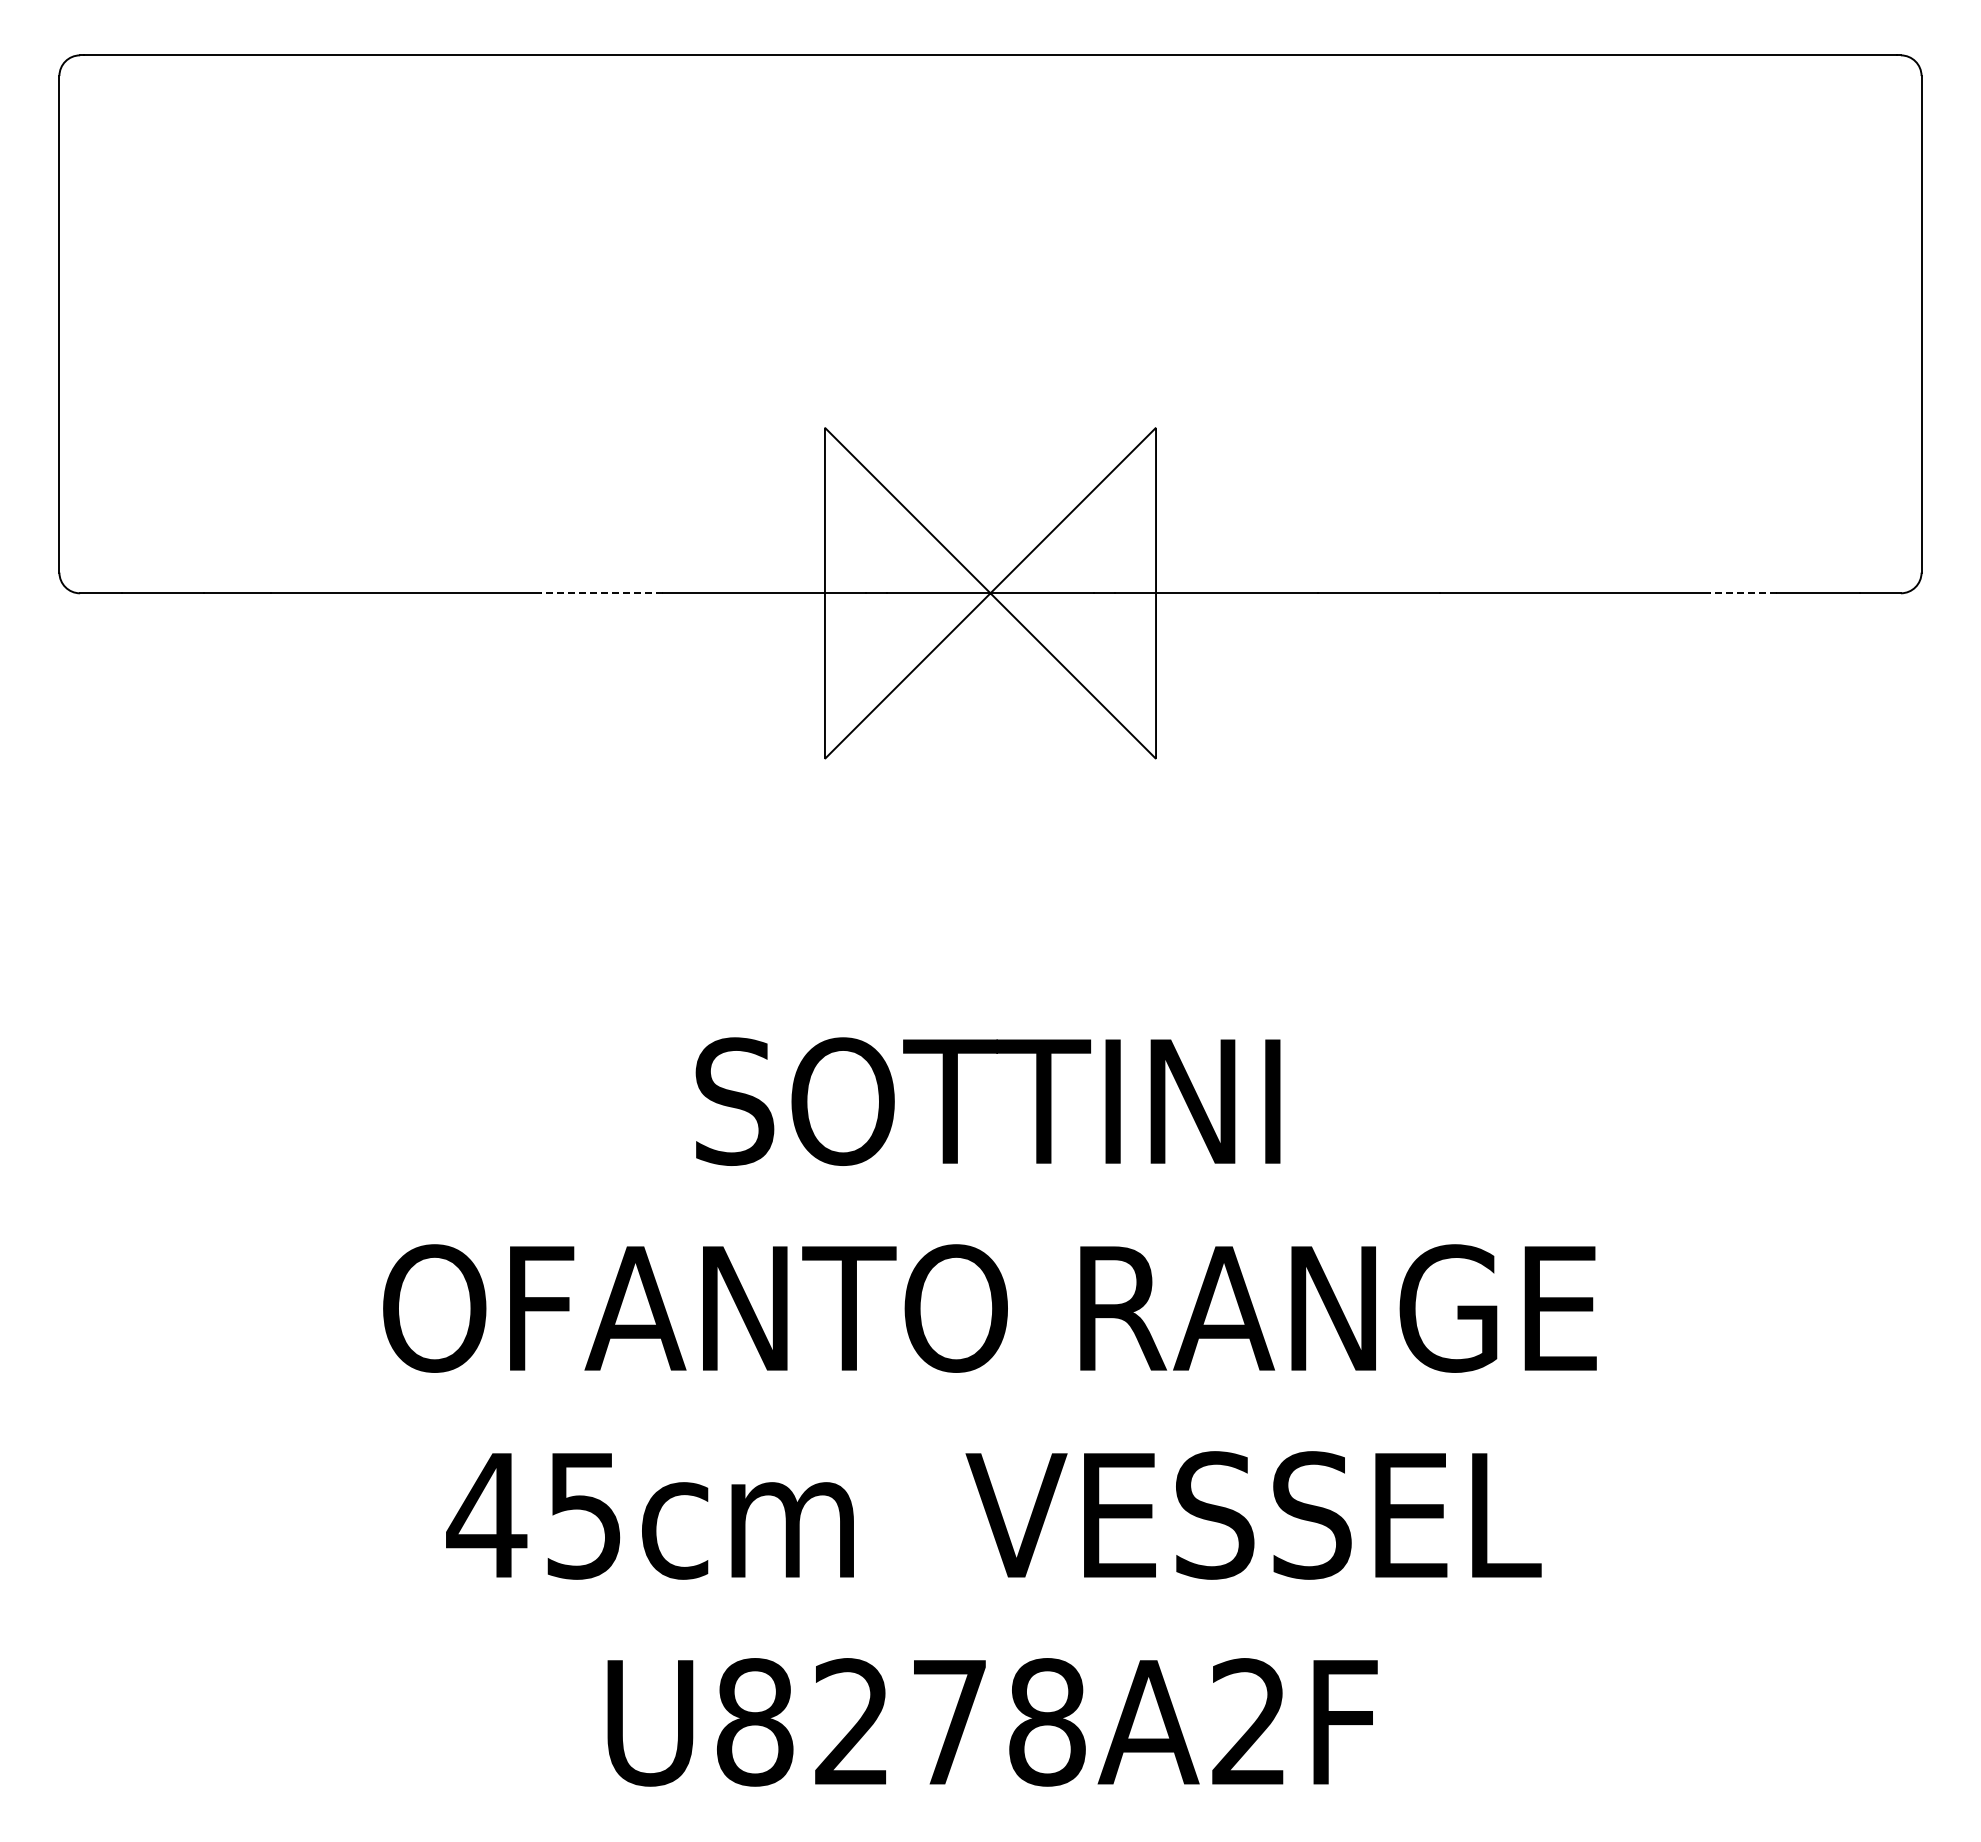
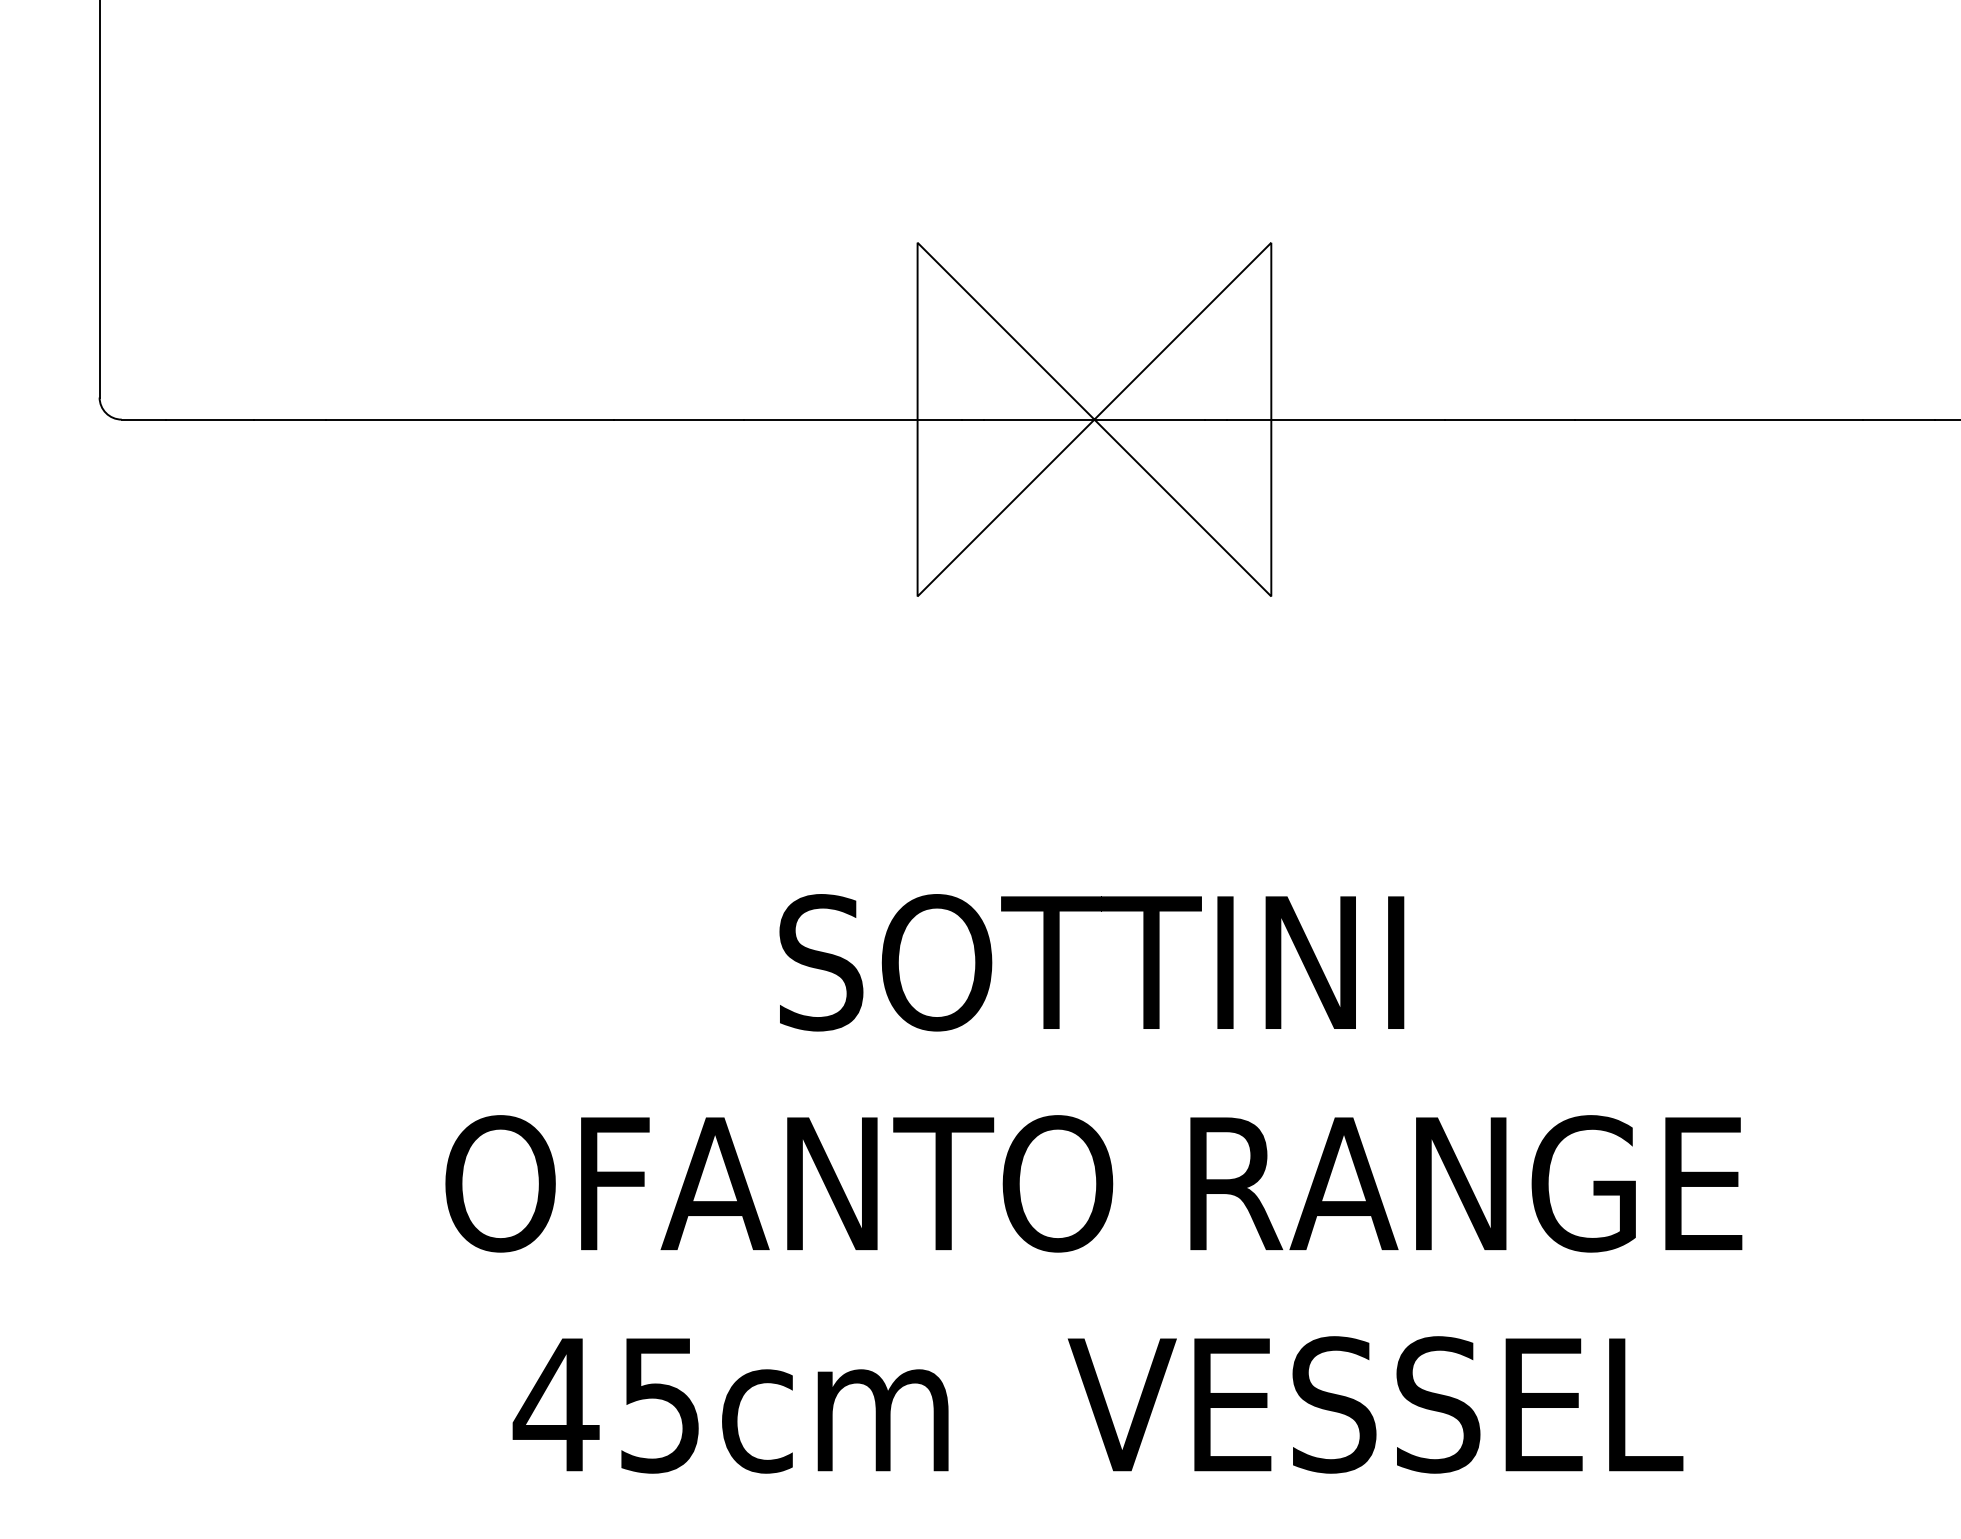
line: (601, 593) -> (678, 419), dashed -> solid
line: (1742, 593) -> (1897, 419), dashed -> solid

